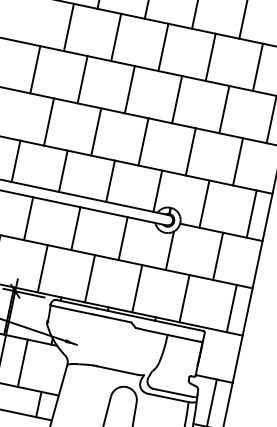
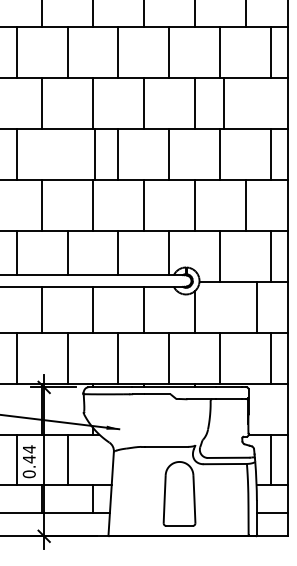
line: (257, 67) -> (223, 103), moved
line: (82, 79) -> (94, 154), moved
line: (218, 255) -> (256, 306), moved

